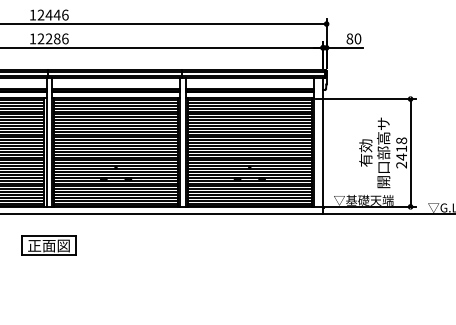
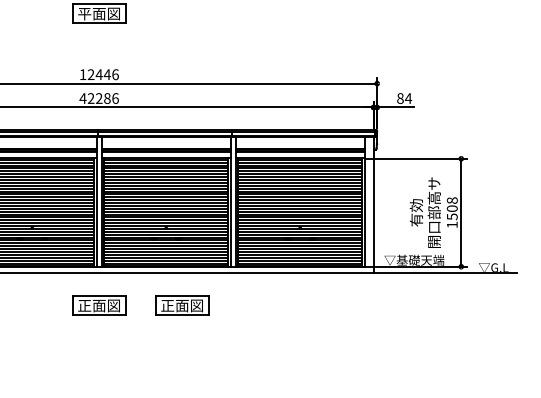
text: (32, 38) -> (82, 98), 12286 -> 42286
text: (357, 38) -> (408, 98), 80 -> 84
text: (400, 156) -> (451, 216), 2418 -> 1508
part: (132, 245) -> (182, 305), added

